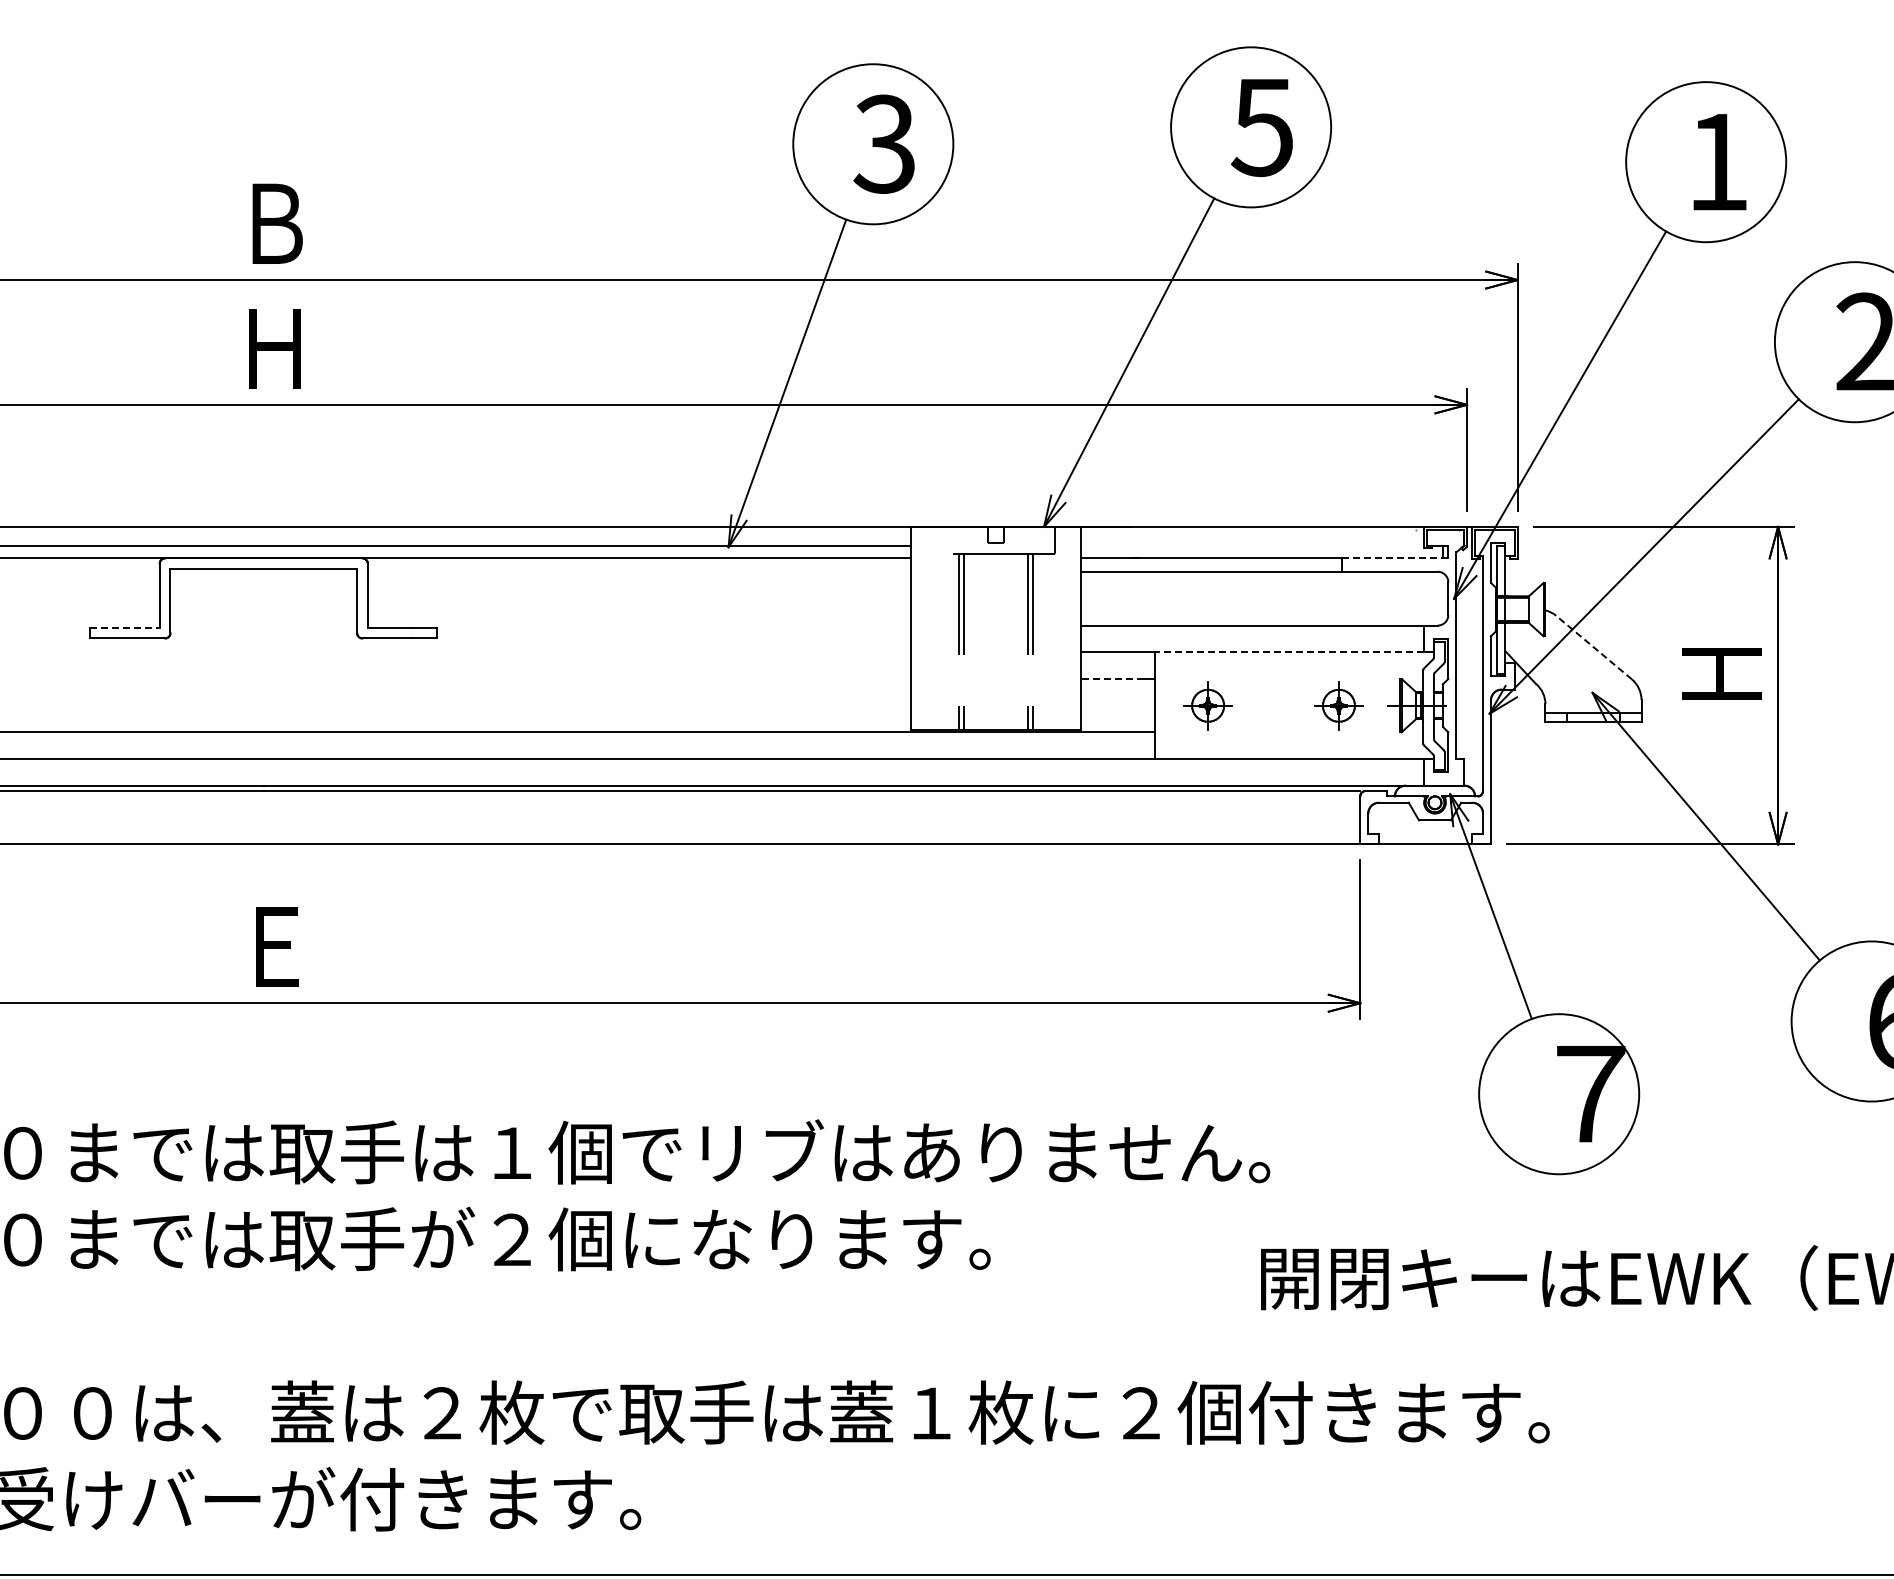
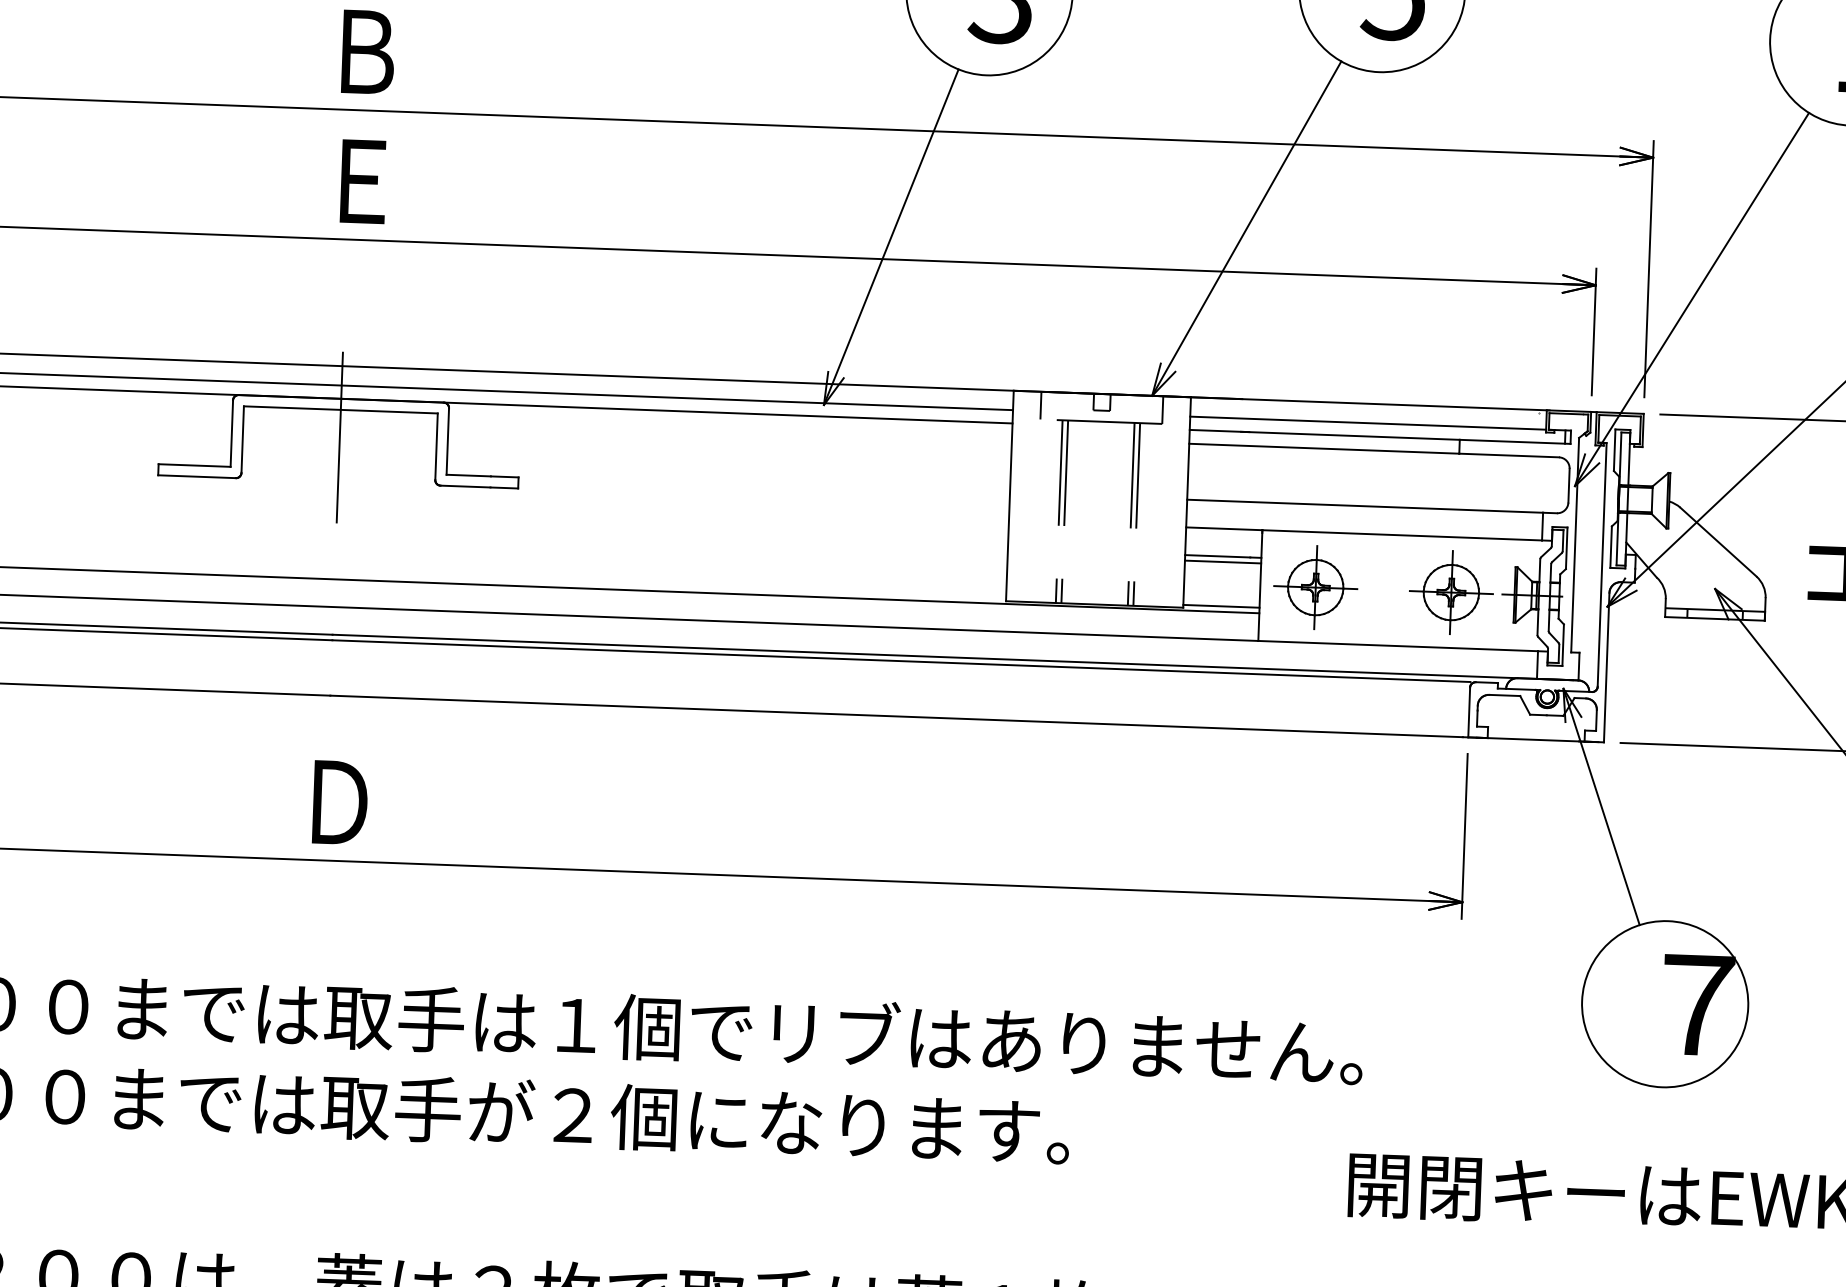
text: (274, 348) -> (360, 181), Ｈ -> Ｅ
line: (937, 539) -> (1041, 404), added
line: (1252, 545) -> (1367, 423), added
line: (1394, 558) -> (1514, 441), dashed -> solid
line: (263, 595) -> (339, 437), added
line: (125, 627) -> (195, 465), dashed -> solid
line: (1593, 647) -> (1717, 541), dashed -> solid
line: (1289, 652) -> (1402, 535), dashed -> solid
line: (1112, 678) -> (1217, 555), dashed -> solid
line: (1117, 684) -> (1222, 562), added
part: (1207, 705) -> (1315, 587), size x1.67
part: (1338, 705) -> (1450, 592), size x1.67
line: (1117, 727) -> (1220, 606), added
text: (277, 947) -> (340, 803), Ｅ -> Ｄ

